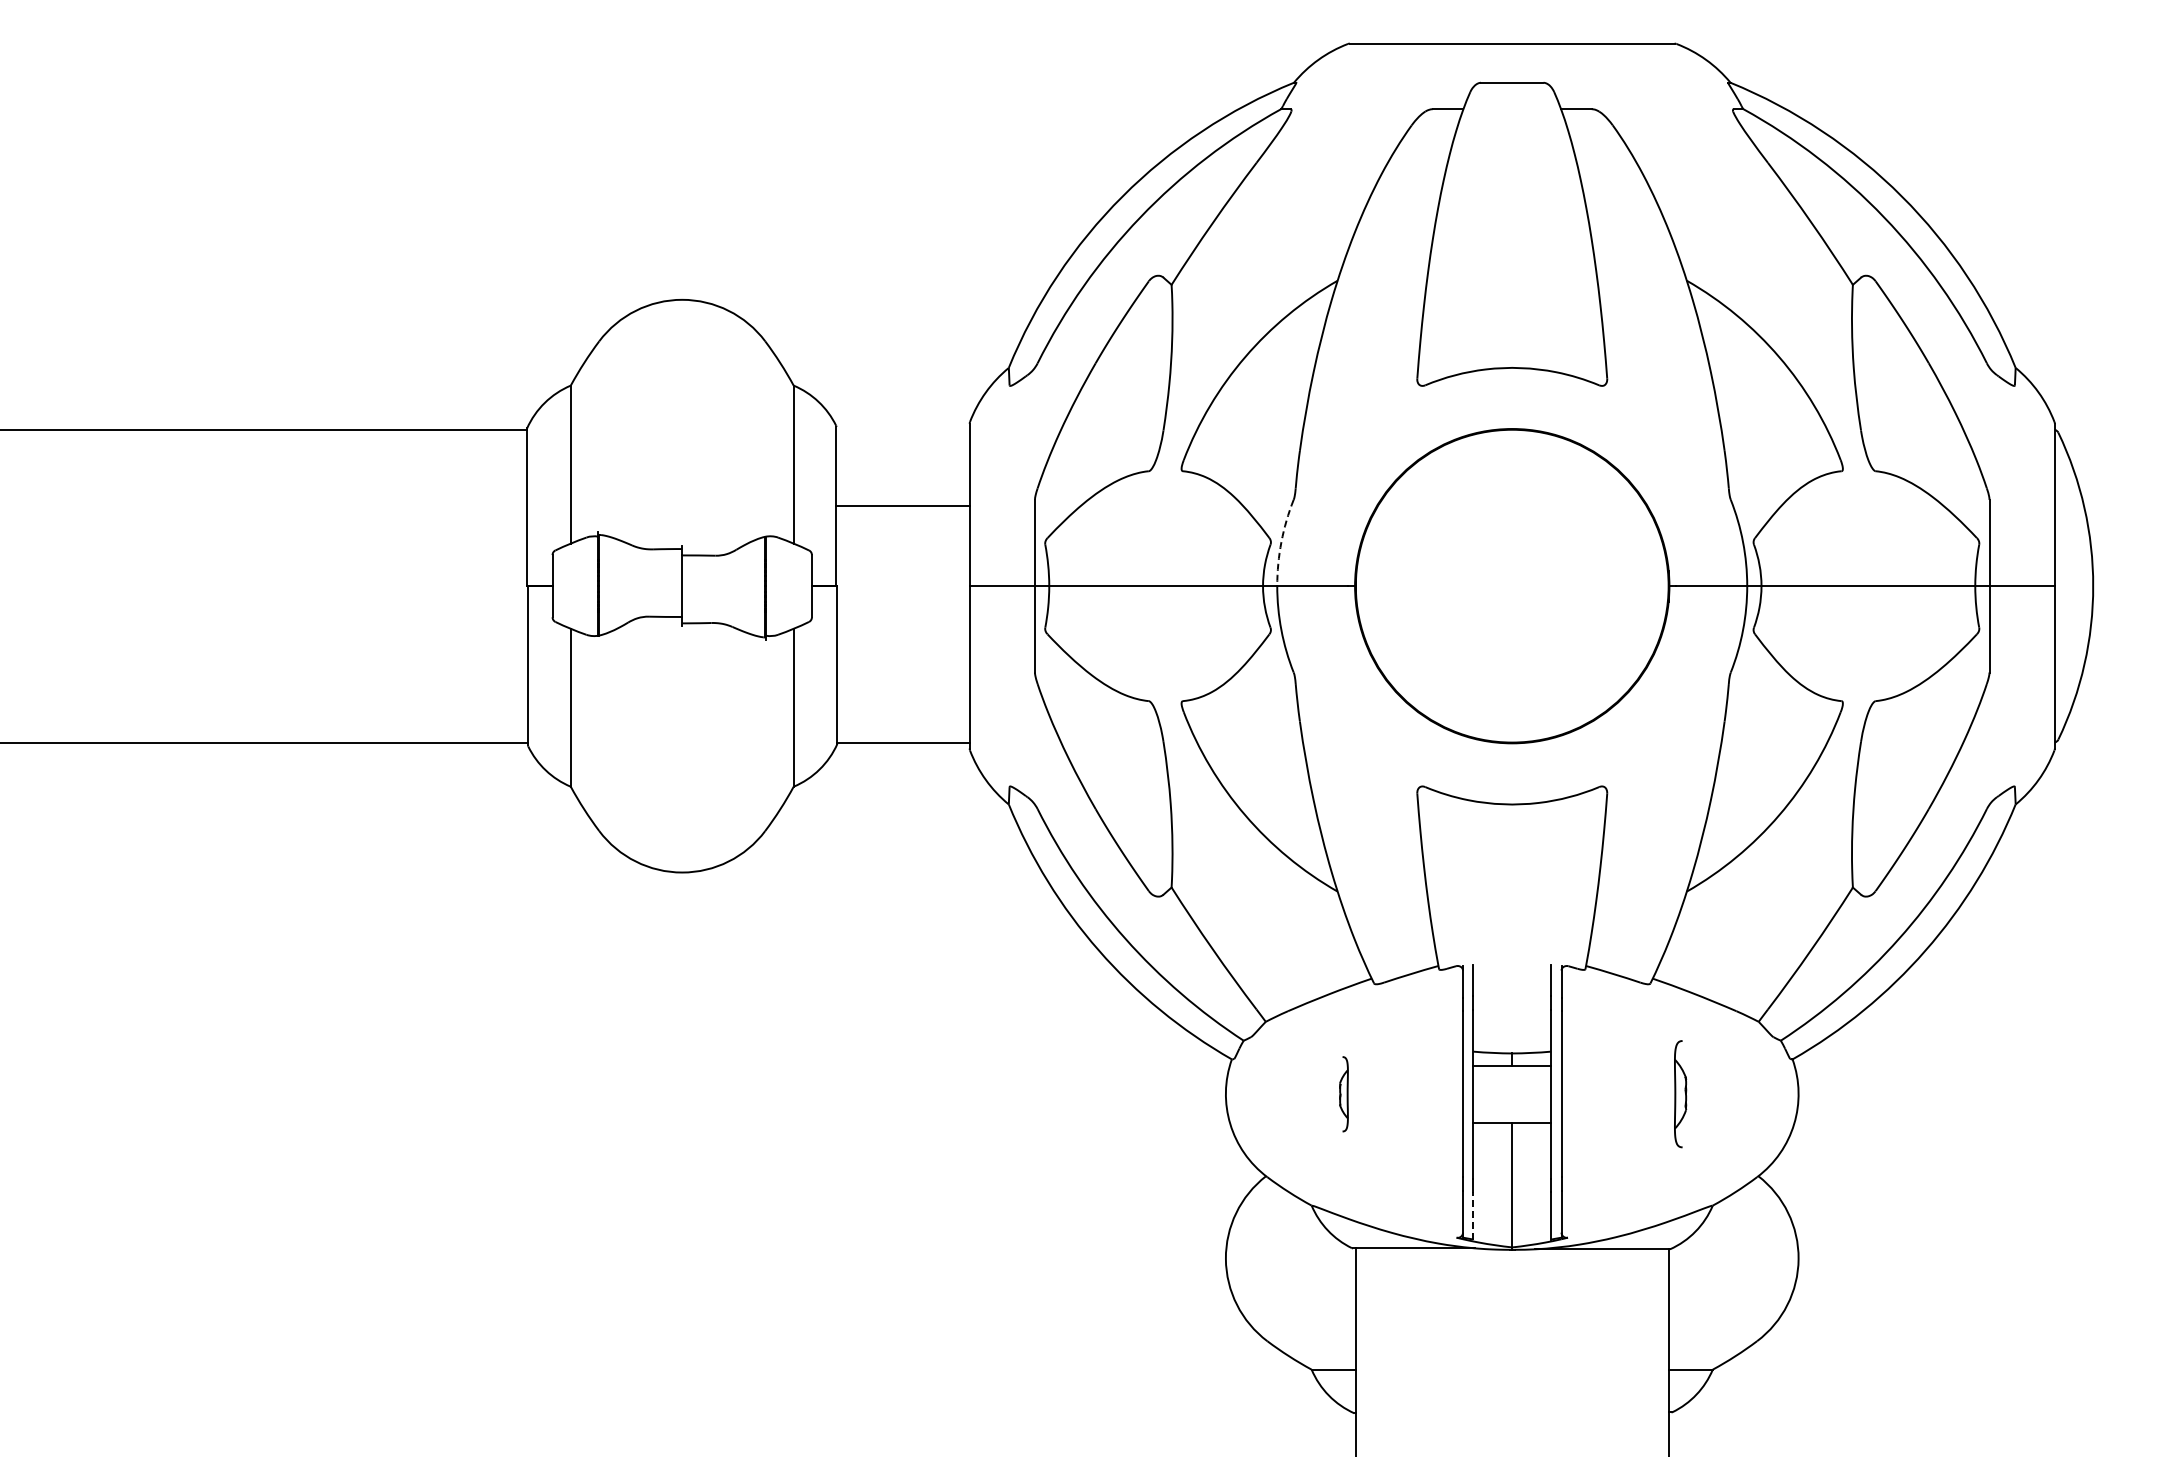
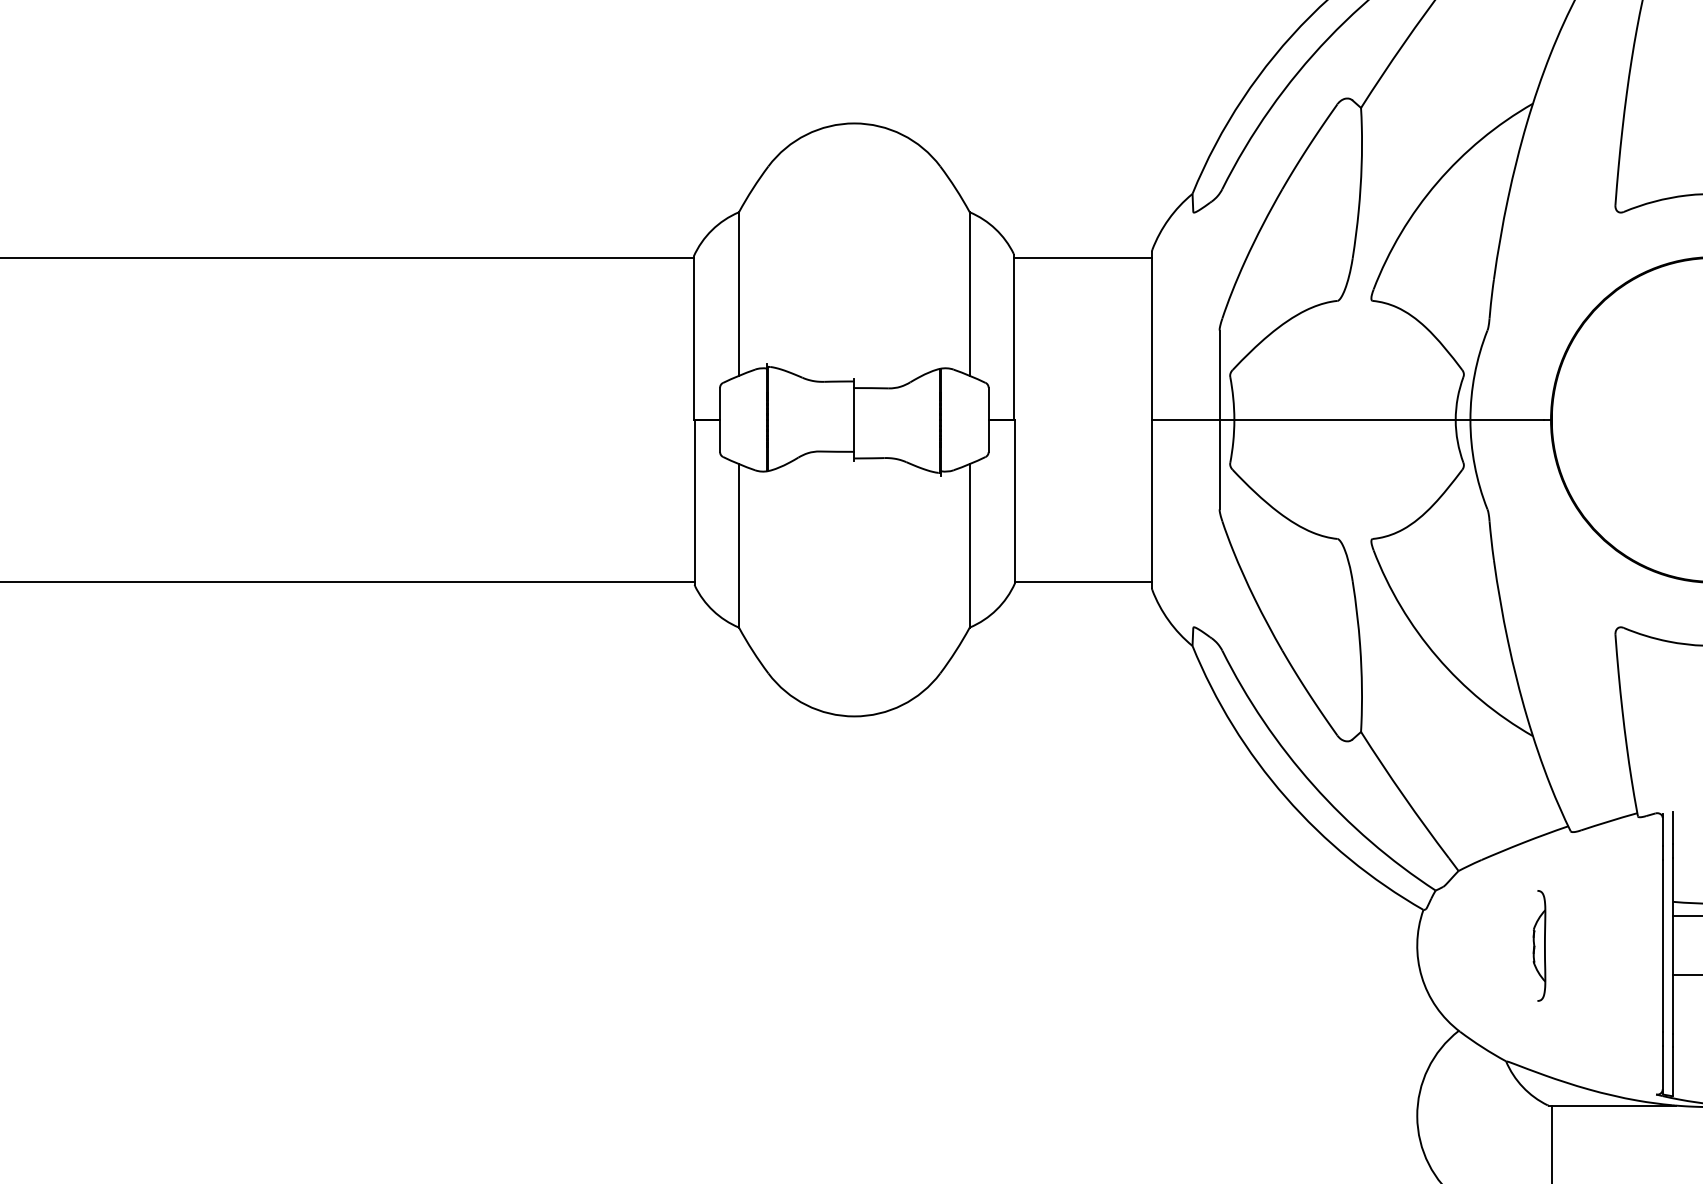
line: (902, 505) -> (1082, 257), moved
arc: (1281, 542) -> (1474, 374), dashed -> solid
part: (1343, 1094) -> (1539, 946), size x1.43
line: (1473, 1215) -> (1673, 1071), dashed -> solid

